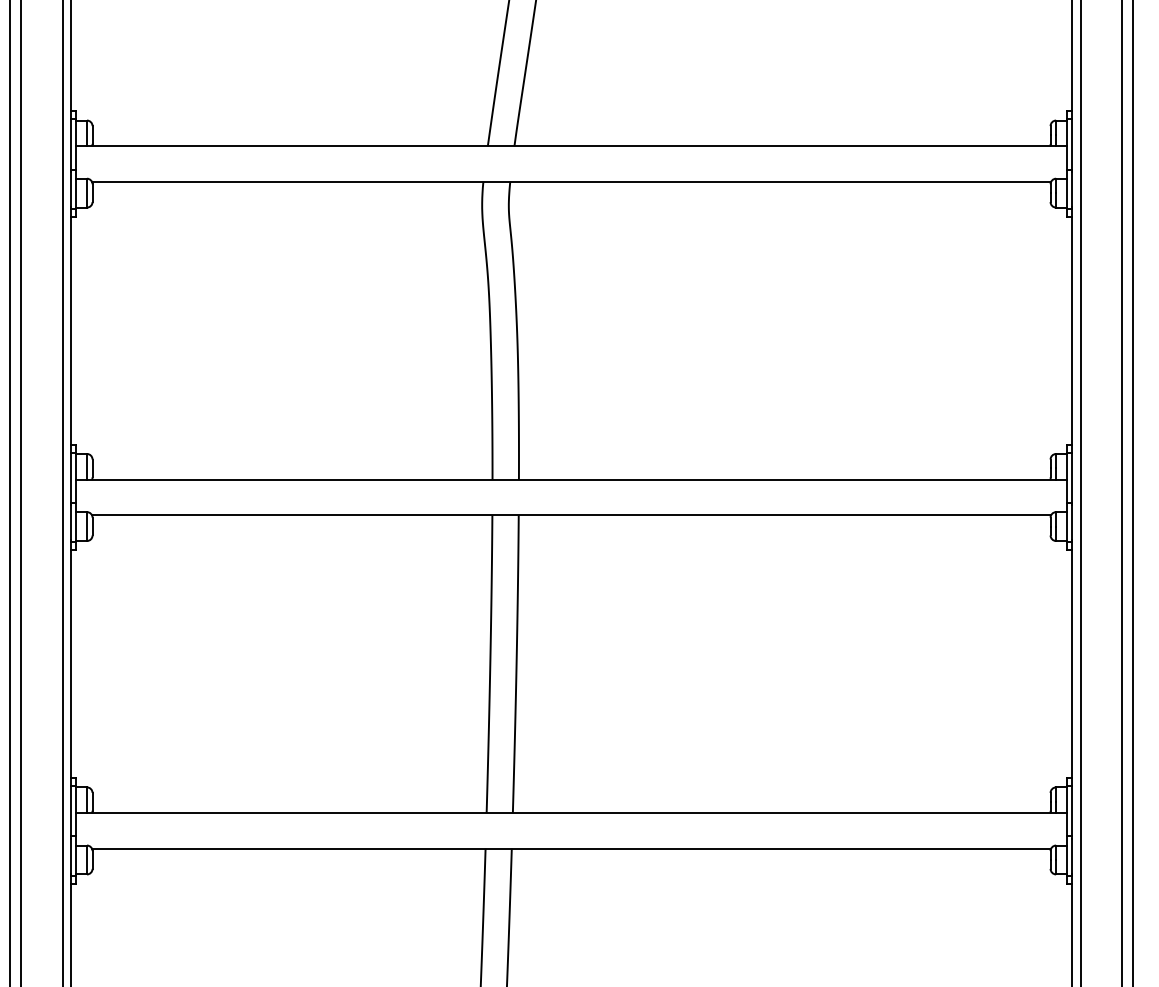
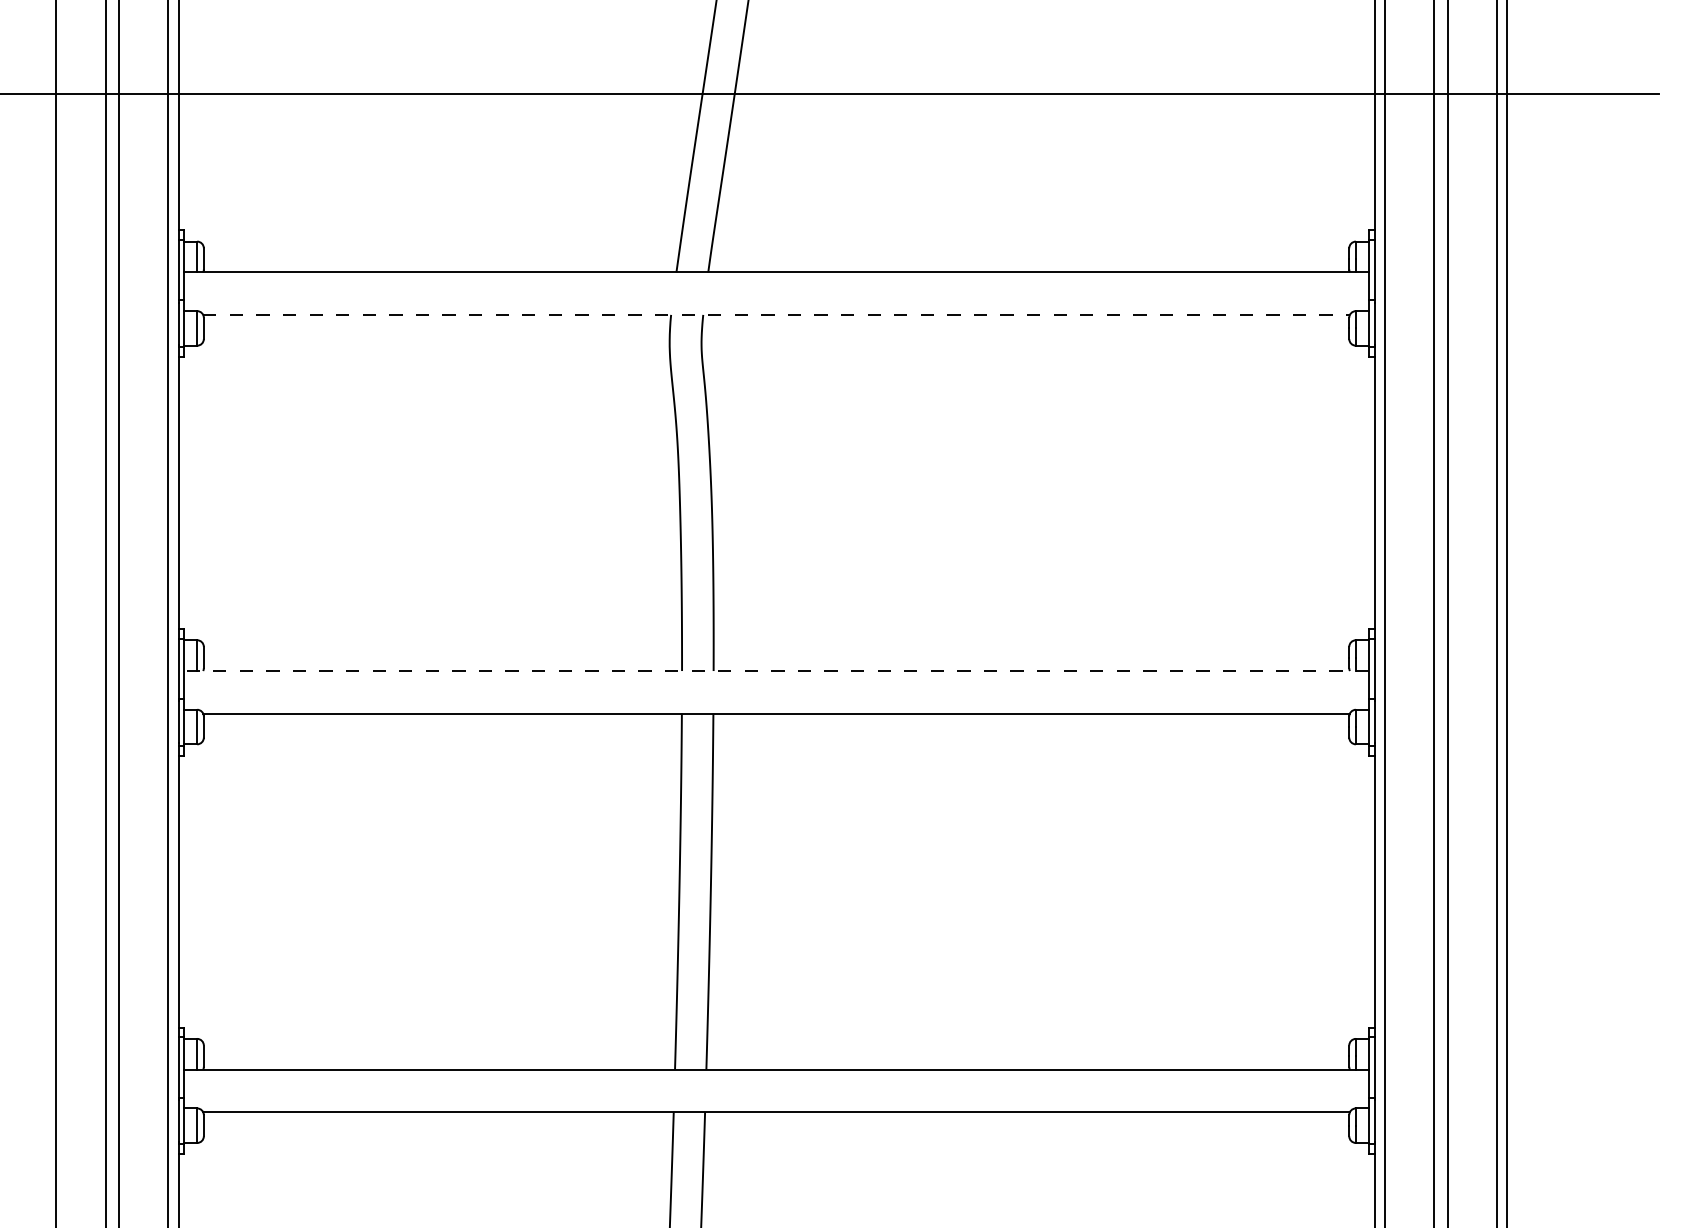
line: (572, 181) -> (777, 314), solid -> dashed
line: (571, 480) -> (776, 671), solid -> dashed

